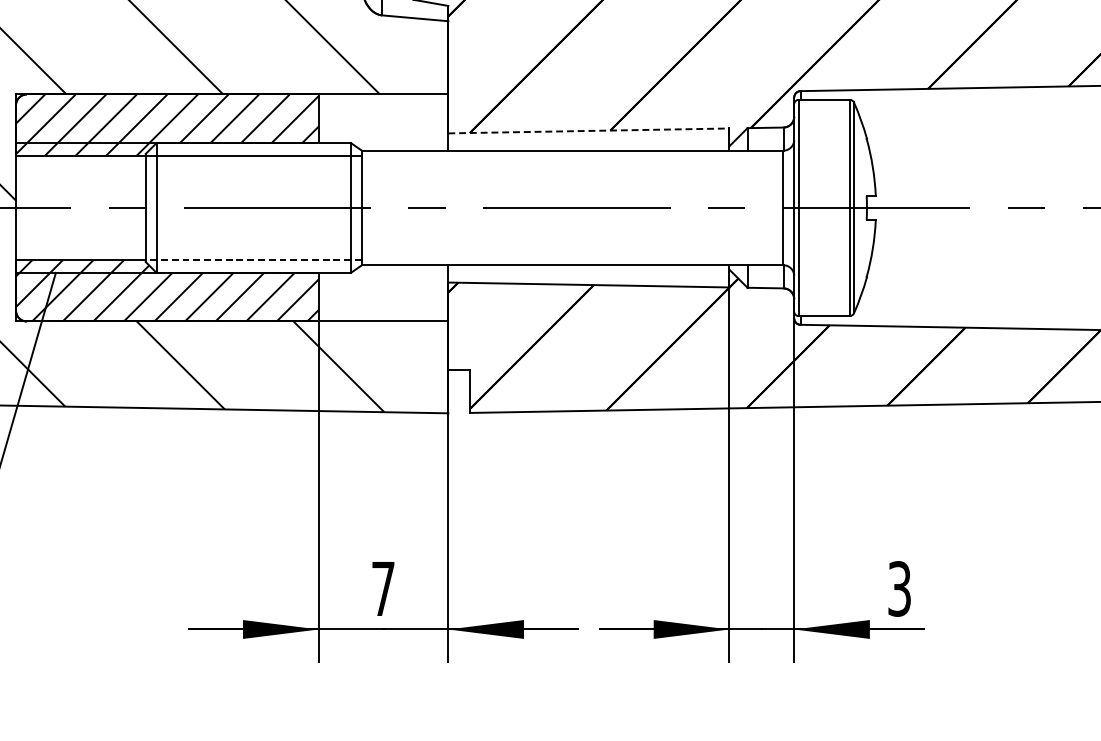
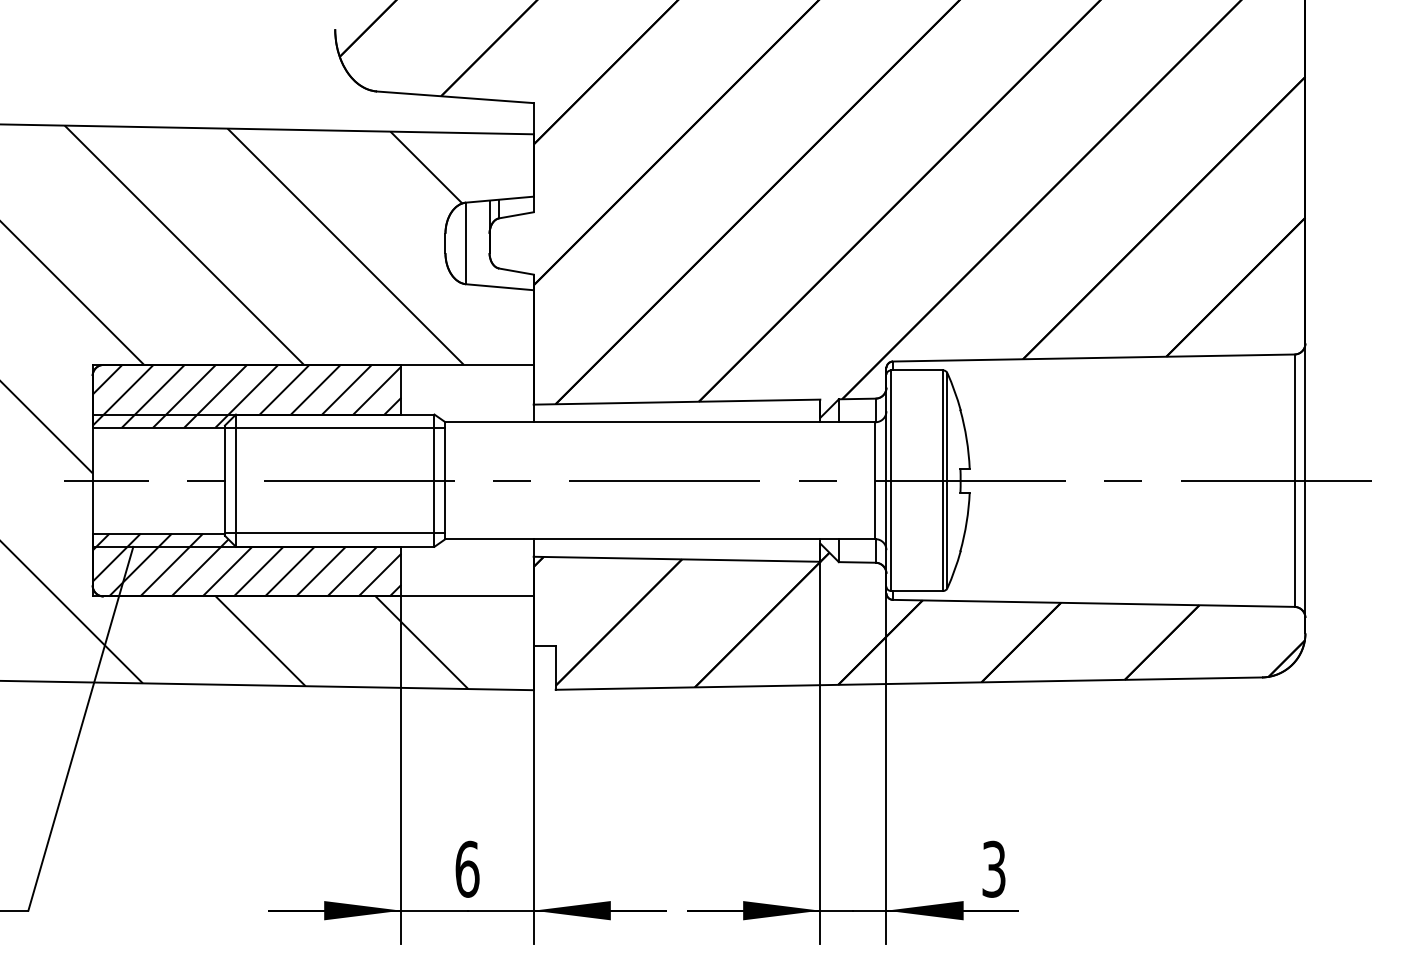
line: (589, 131) -> (677, 402), dashed -> solid
line: (253, 259) -> (334, 533), dashed -> solid
text: (383, 588) -> (467, 868), 7 -> 6

